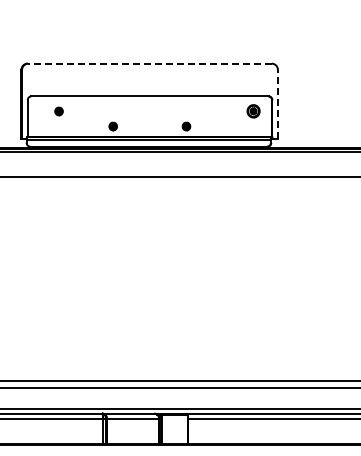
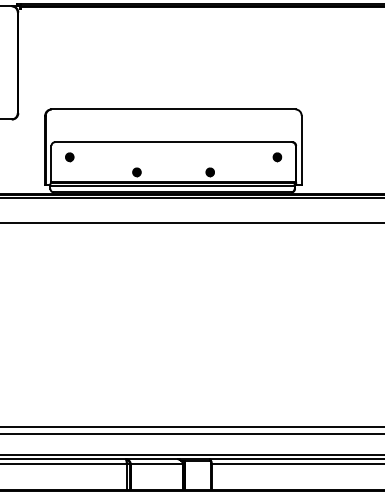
line: (148, 63) -> (172, 109), dashed -> solid
line: (277, 104) -> (301, 150), dashed -> solid
part: (58, 111) -> (69, 157), moved
part: (253, 111) -> (277, 157), size x0.62

